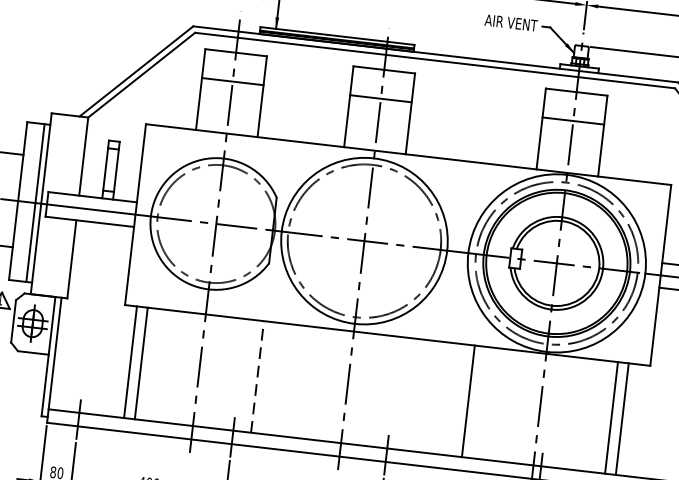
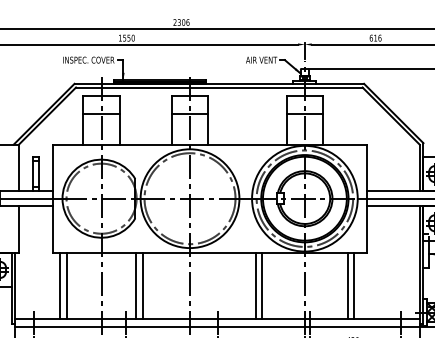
line: (257, 376) -> (136, 285), dashed -> solid
line: (268, 377) -> (142, 285), added
line: (457, 399) -> (255, 285), added

